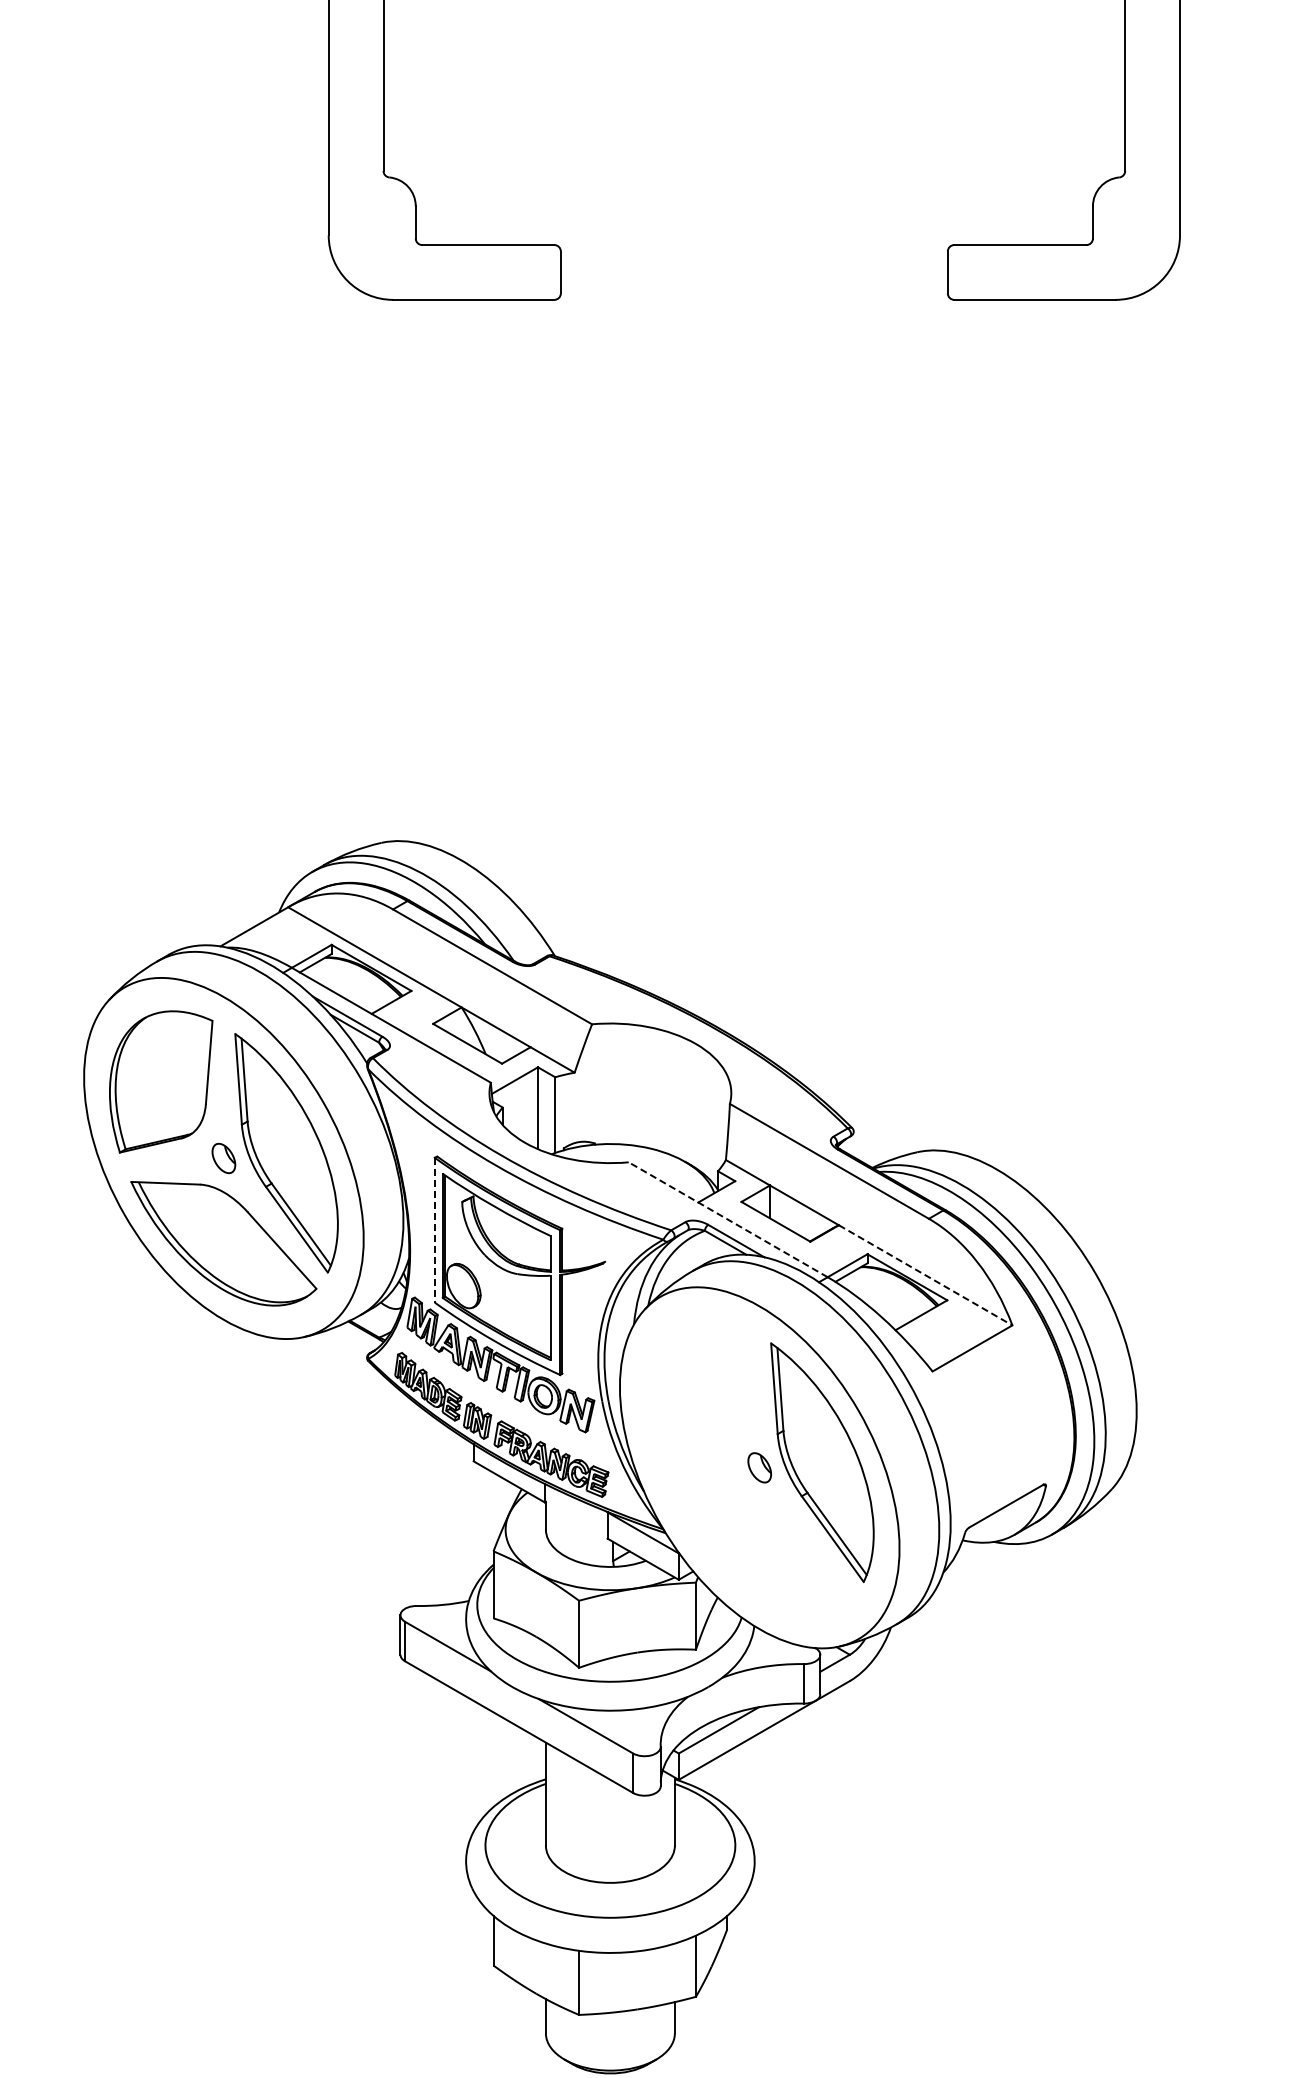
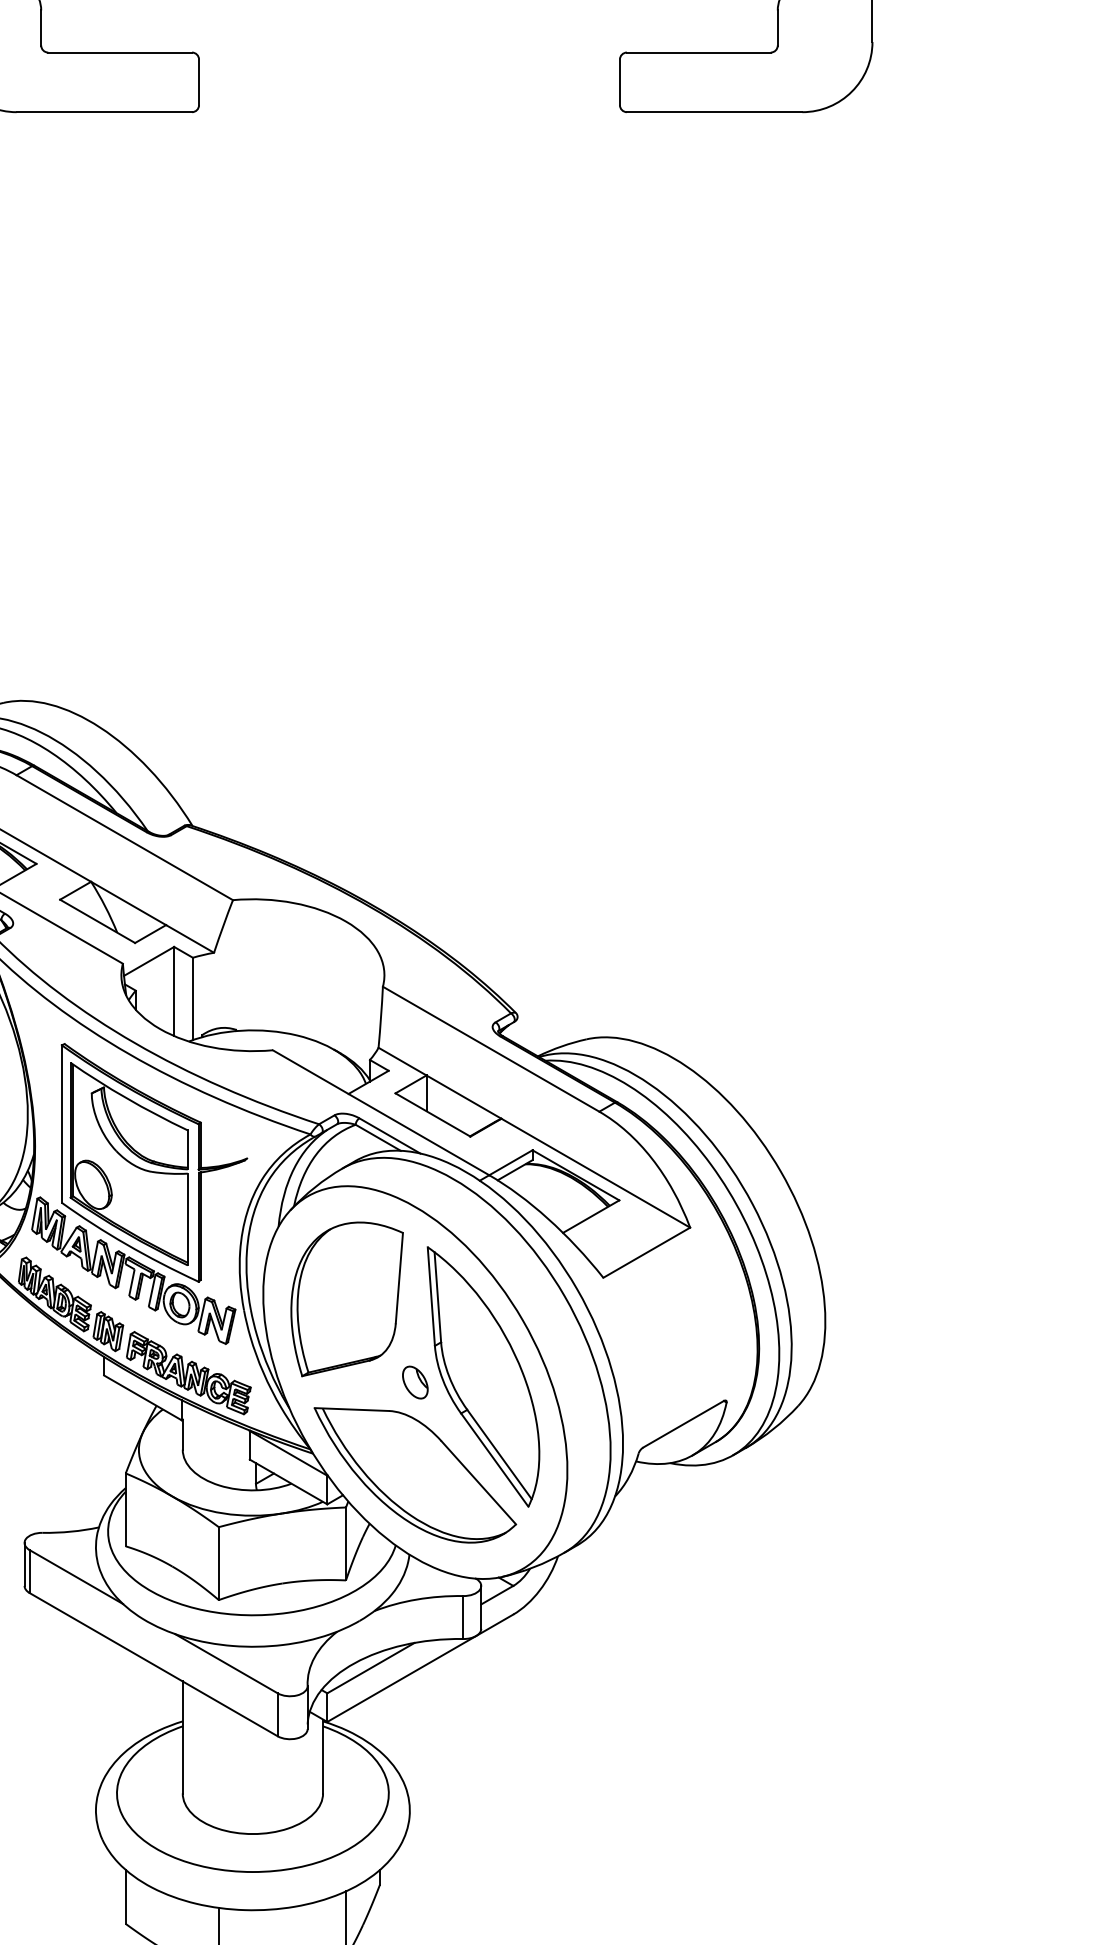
line: (728, 1219) -> (381, 1112), dashed -> solid
line: (434, 1230) -> (61, 1124), dashed -> solid
line: (926, 1275) -> (596, 1173), dashed -> solid
part: (696, 1390) -> (346, 1298), added
part: (759, 1552) -> (415, 1474), added

